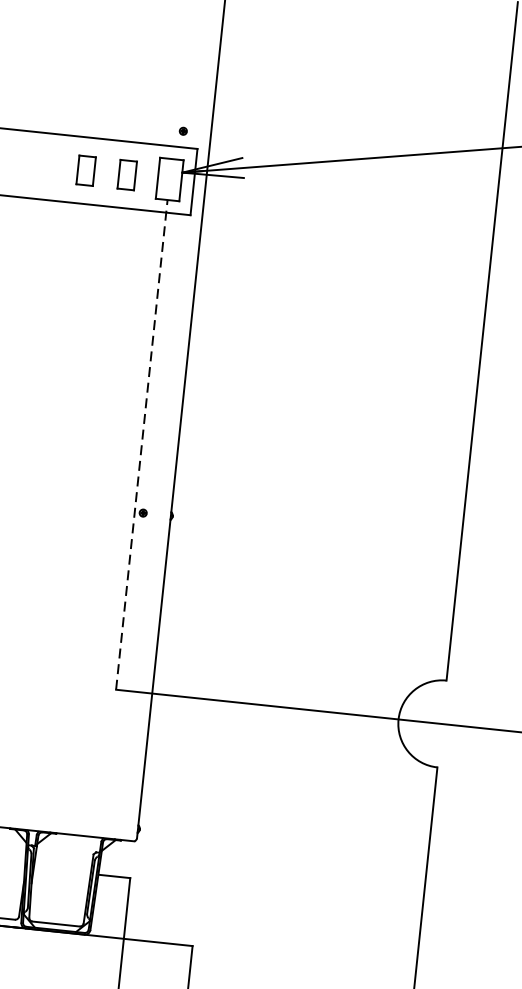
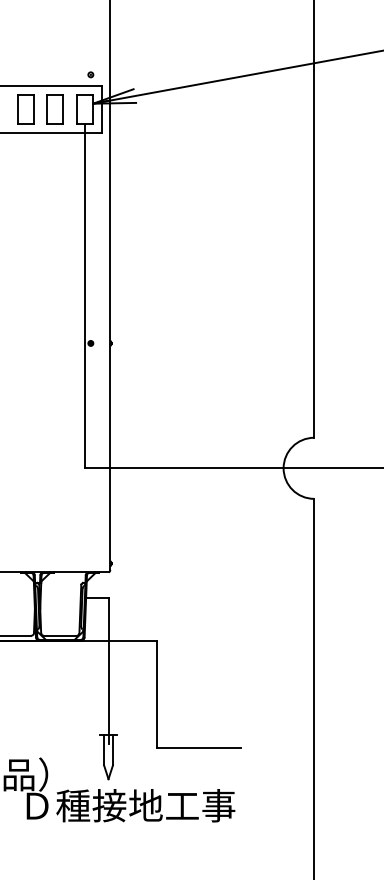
part: (85, 170) -> (25, 109), size x1.43
part: (126, 175) -> (54, 109), size x1.43
line: (141, 444) -> (84, 295), dashed -> solid

